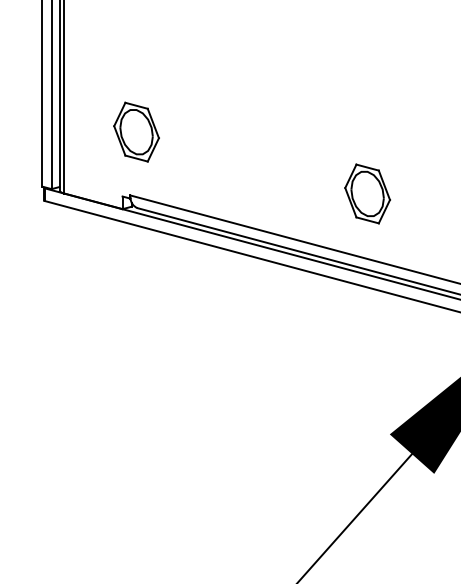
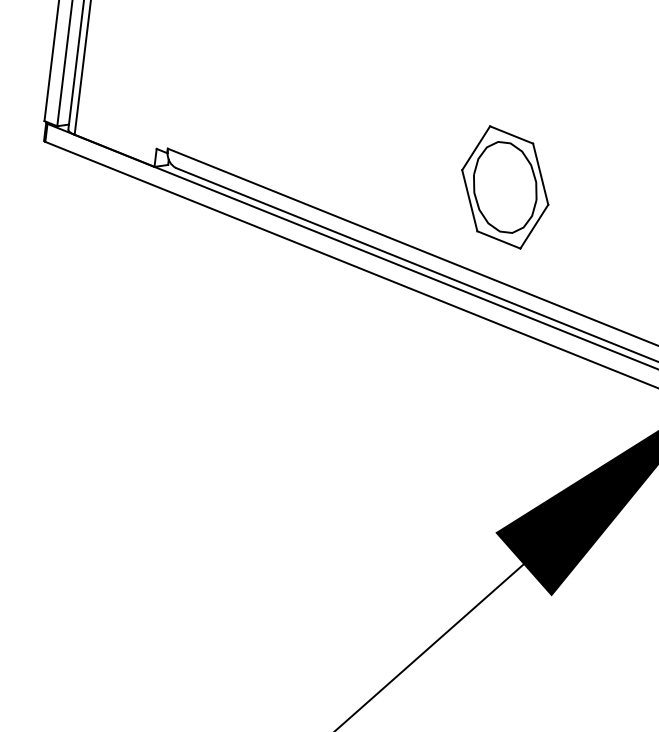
part: (136, 131) -> (187, 58), removed
part: (367, 193) -> (505, 186), size x1.4

